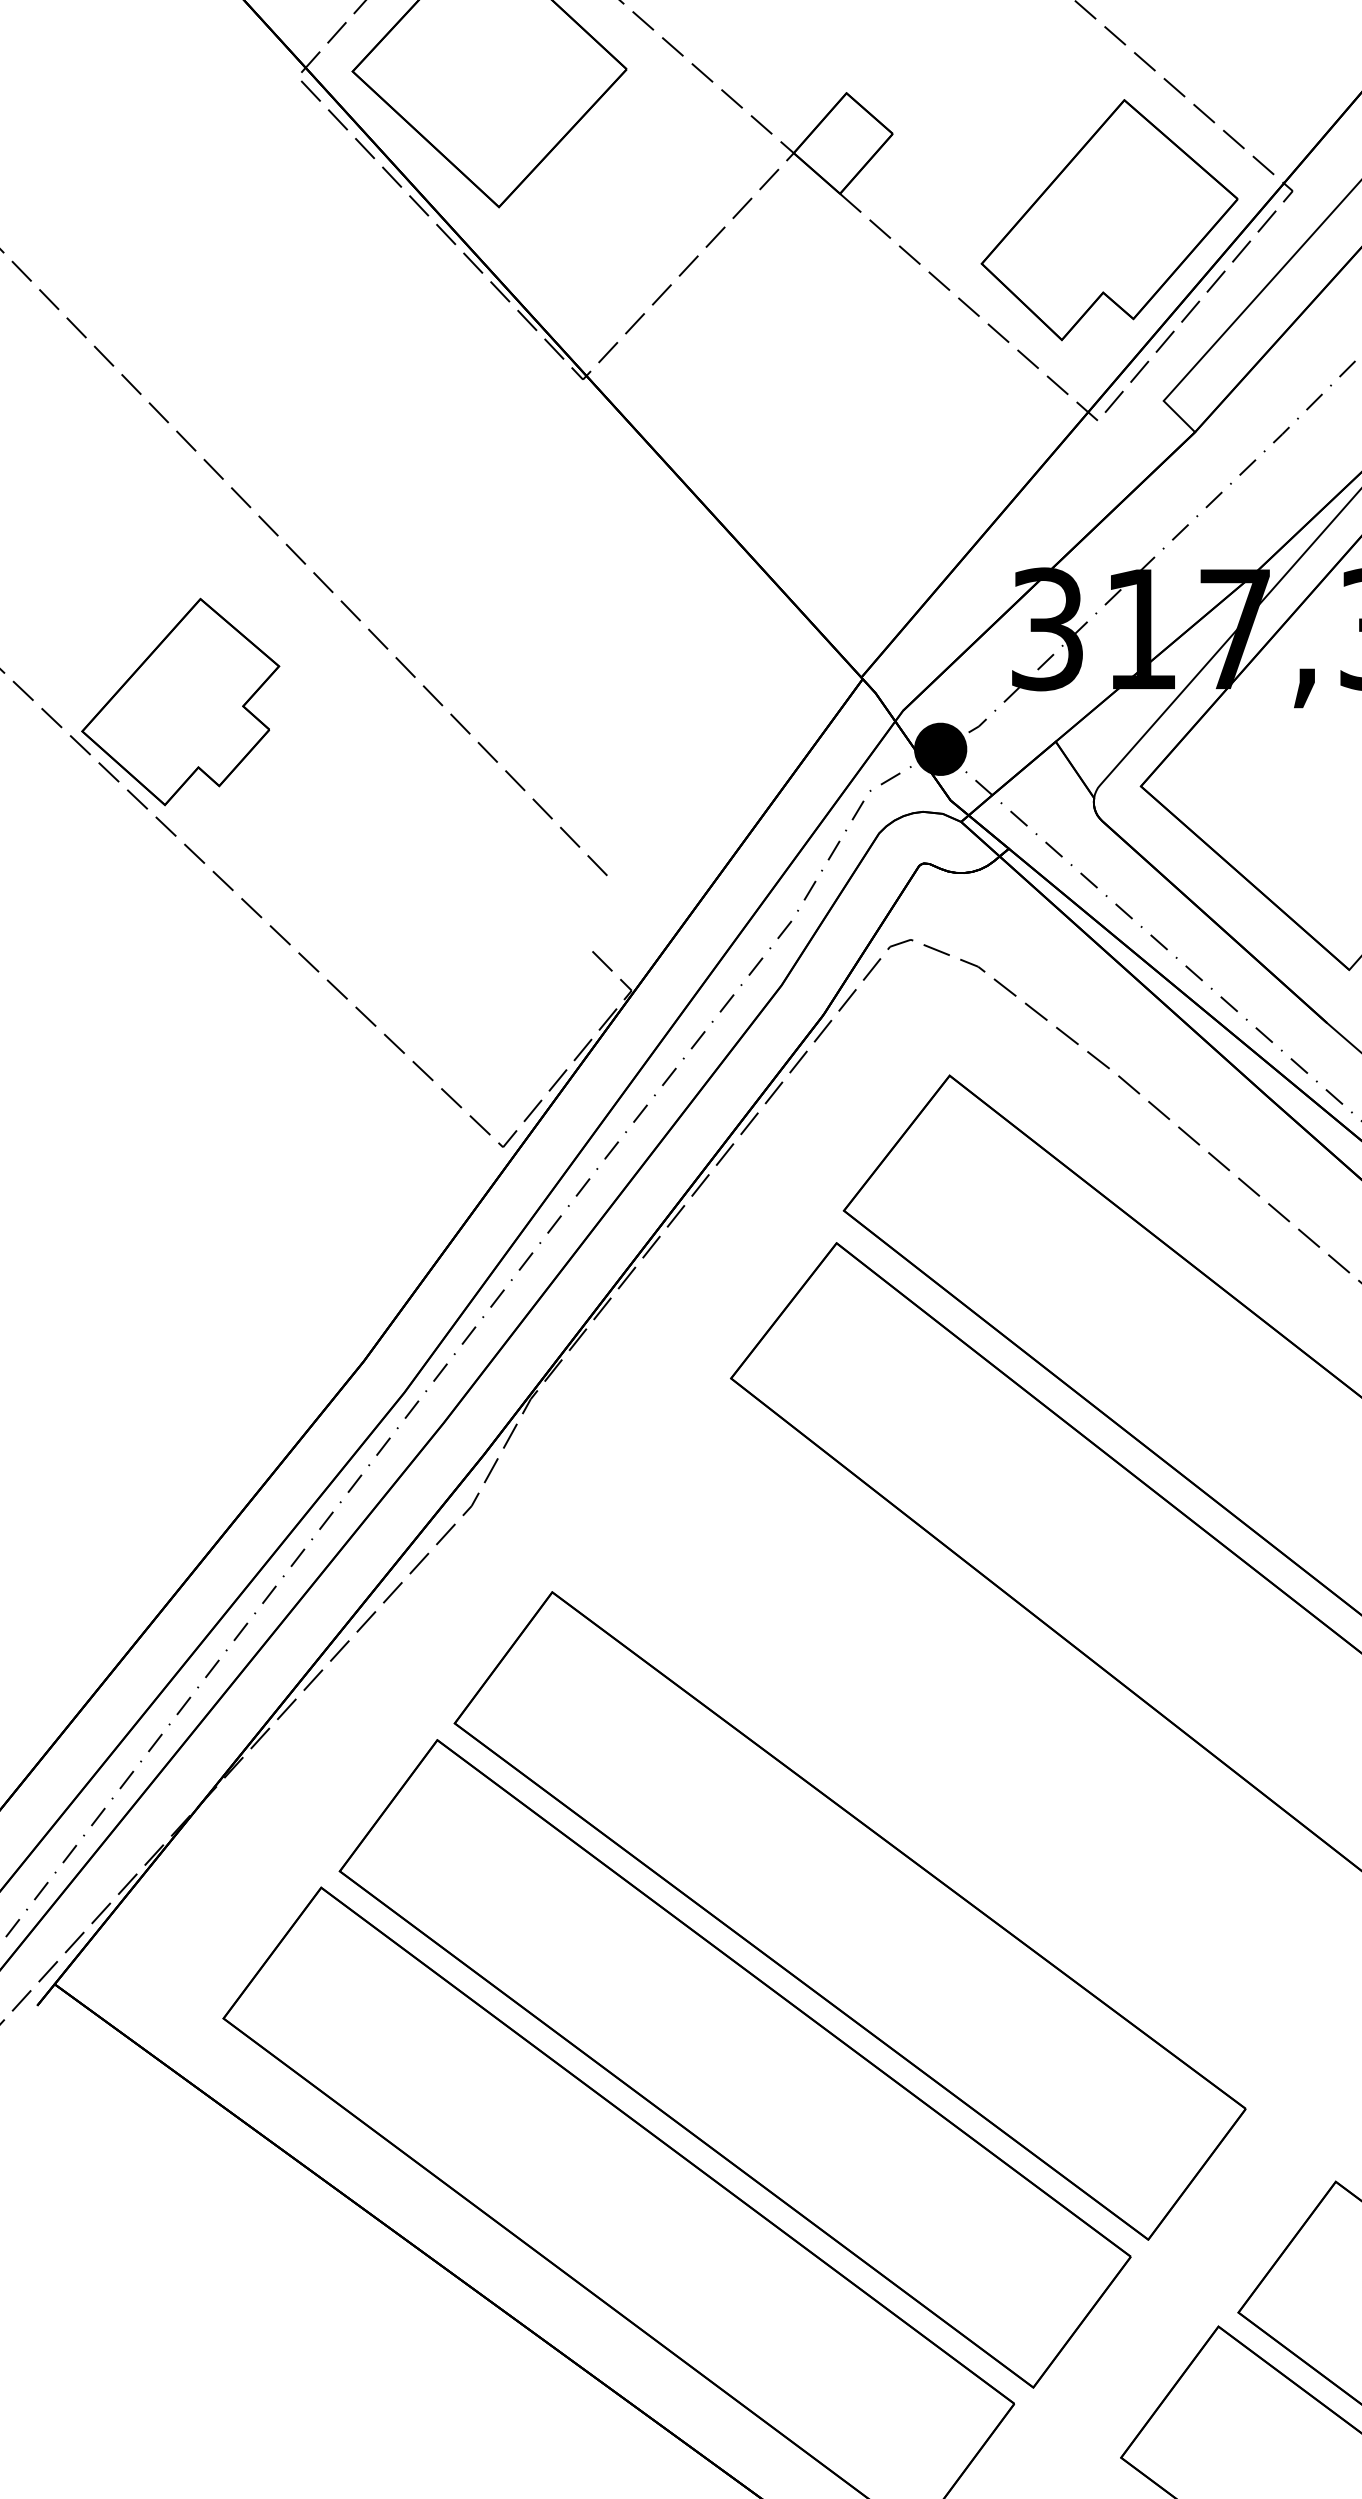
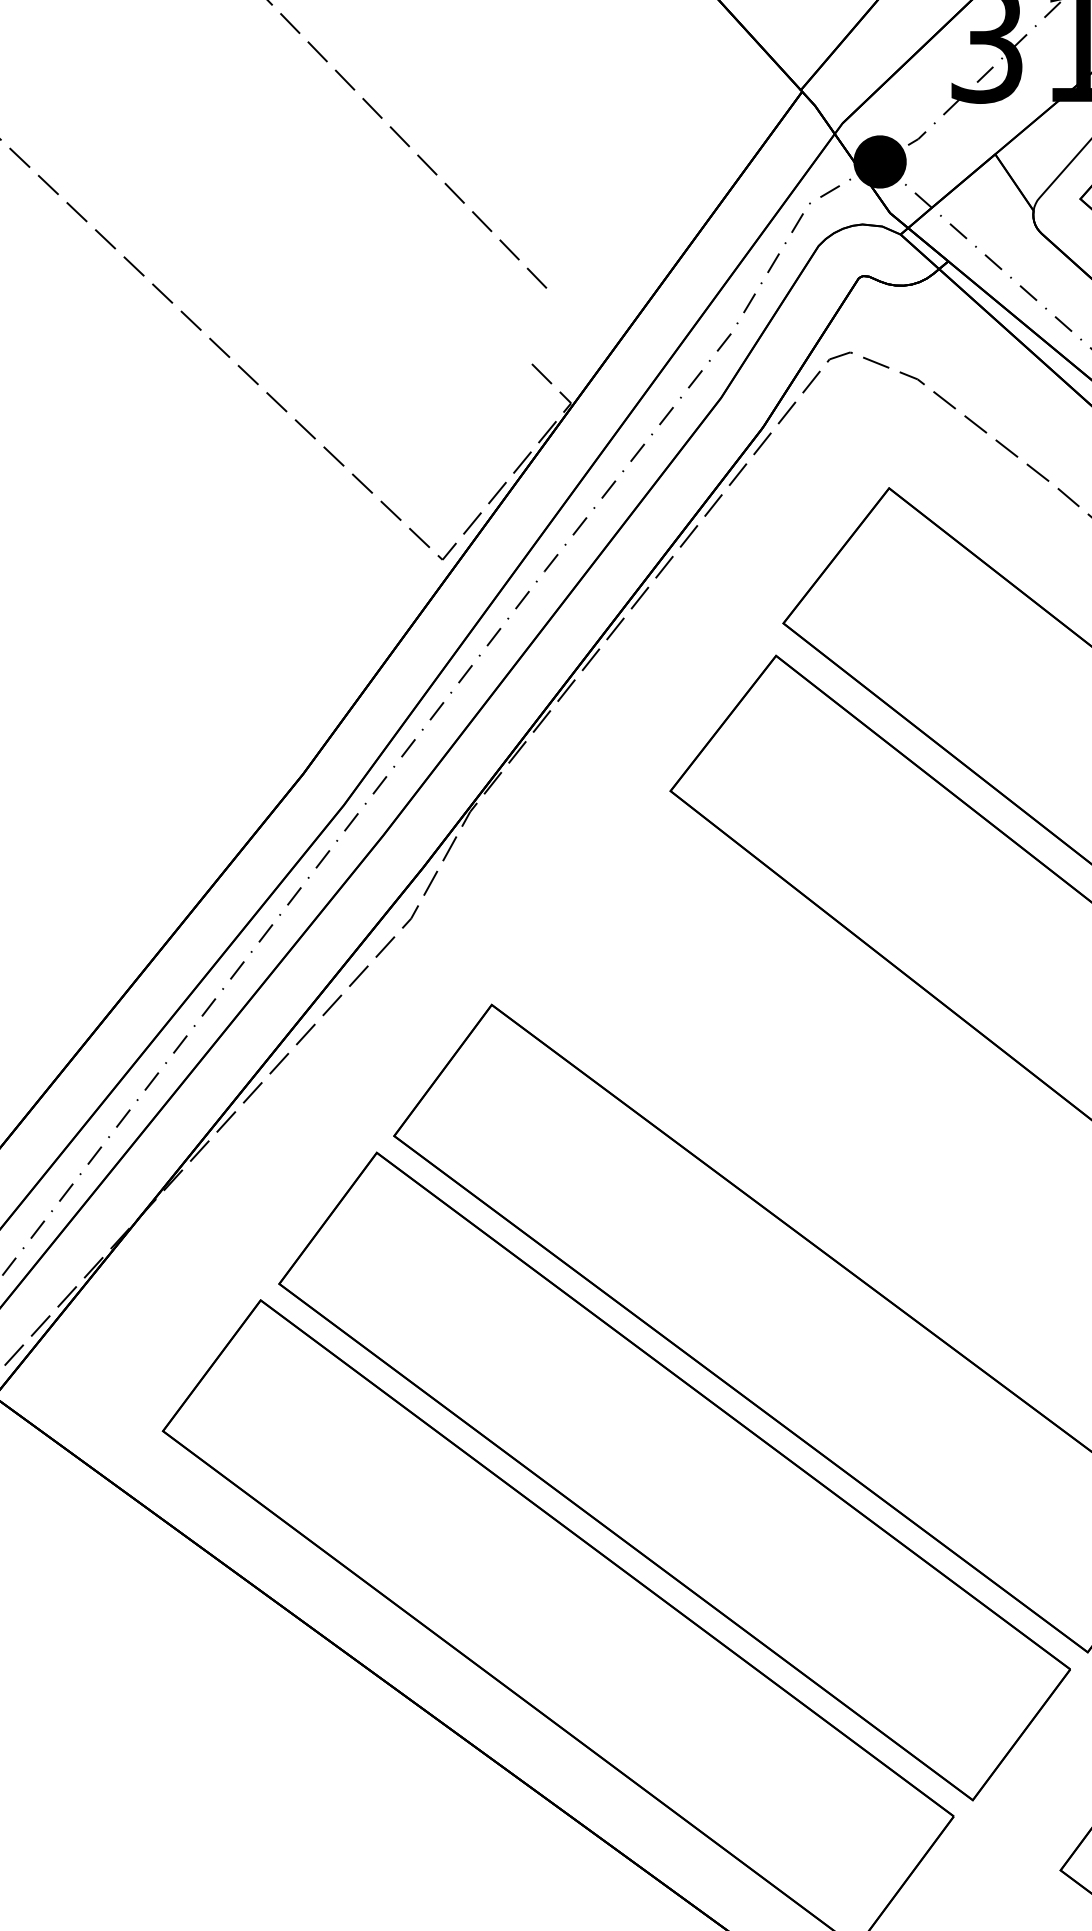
part: (180, 701) -> (119, 114), removed

